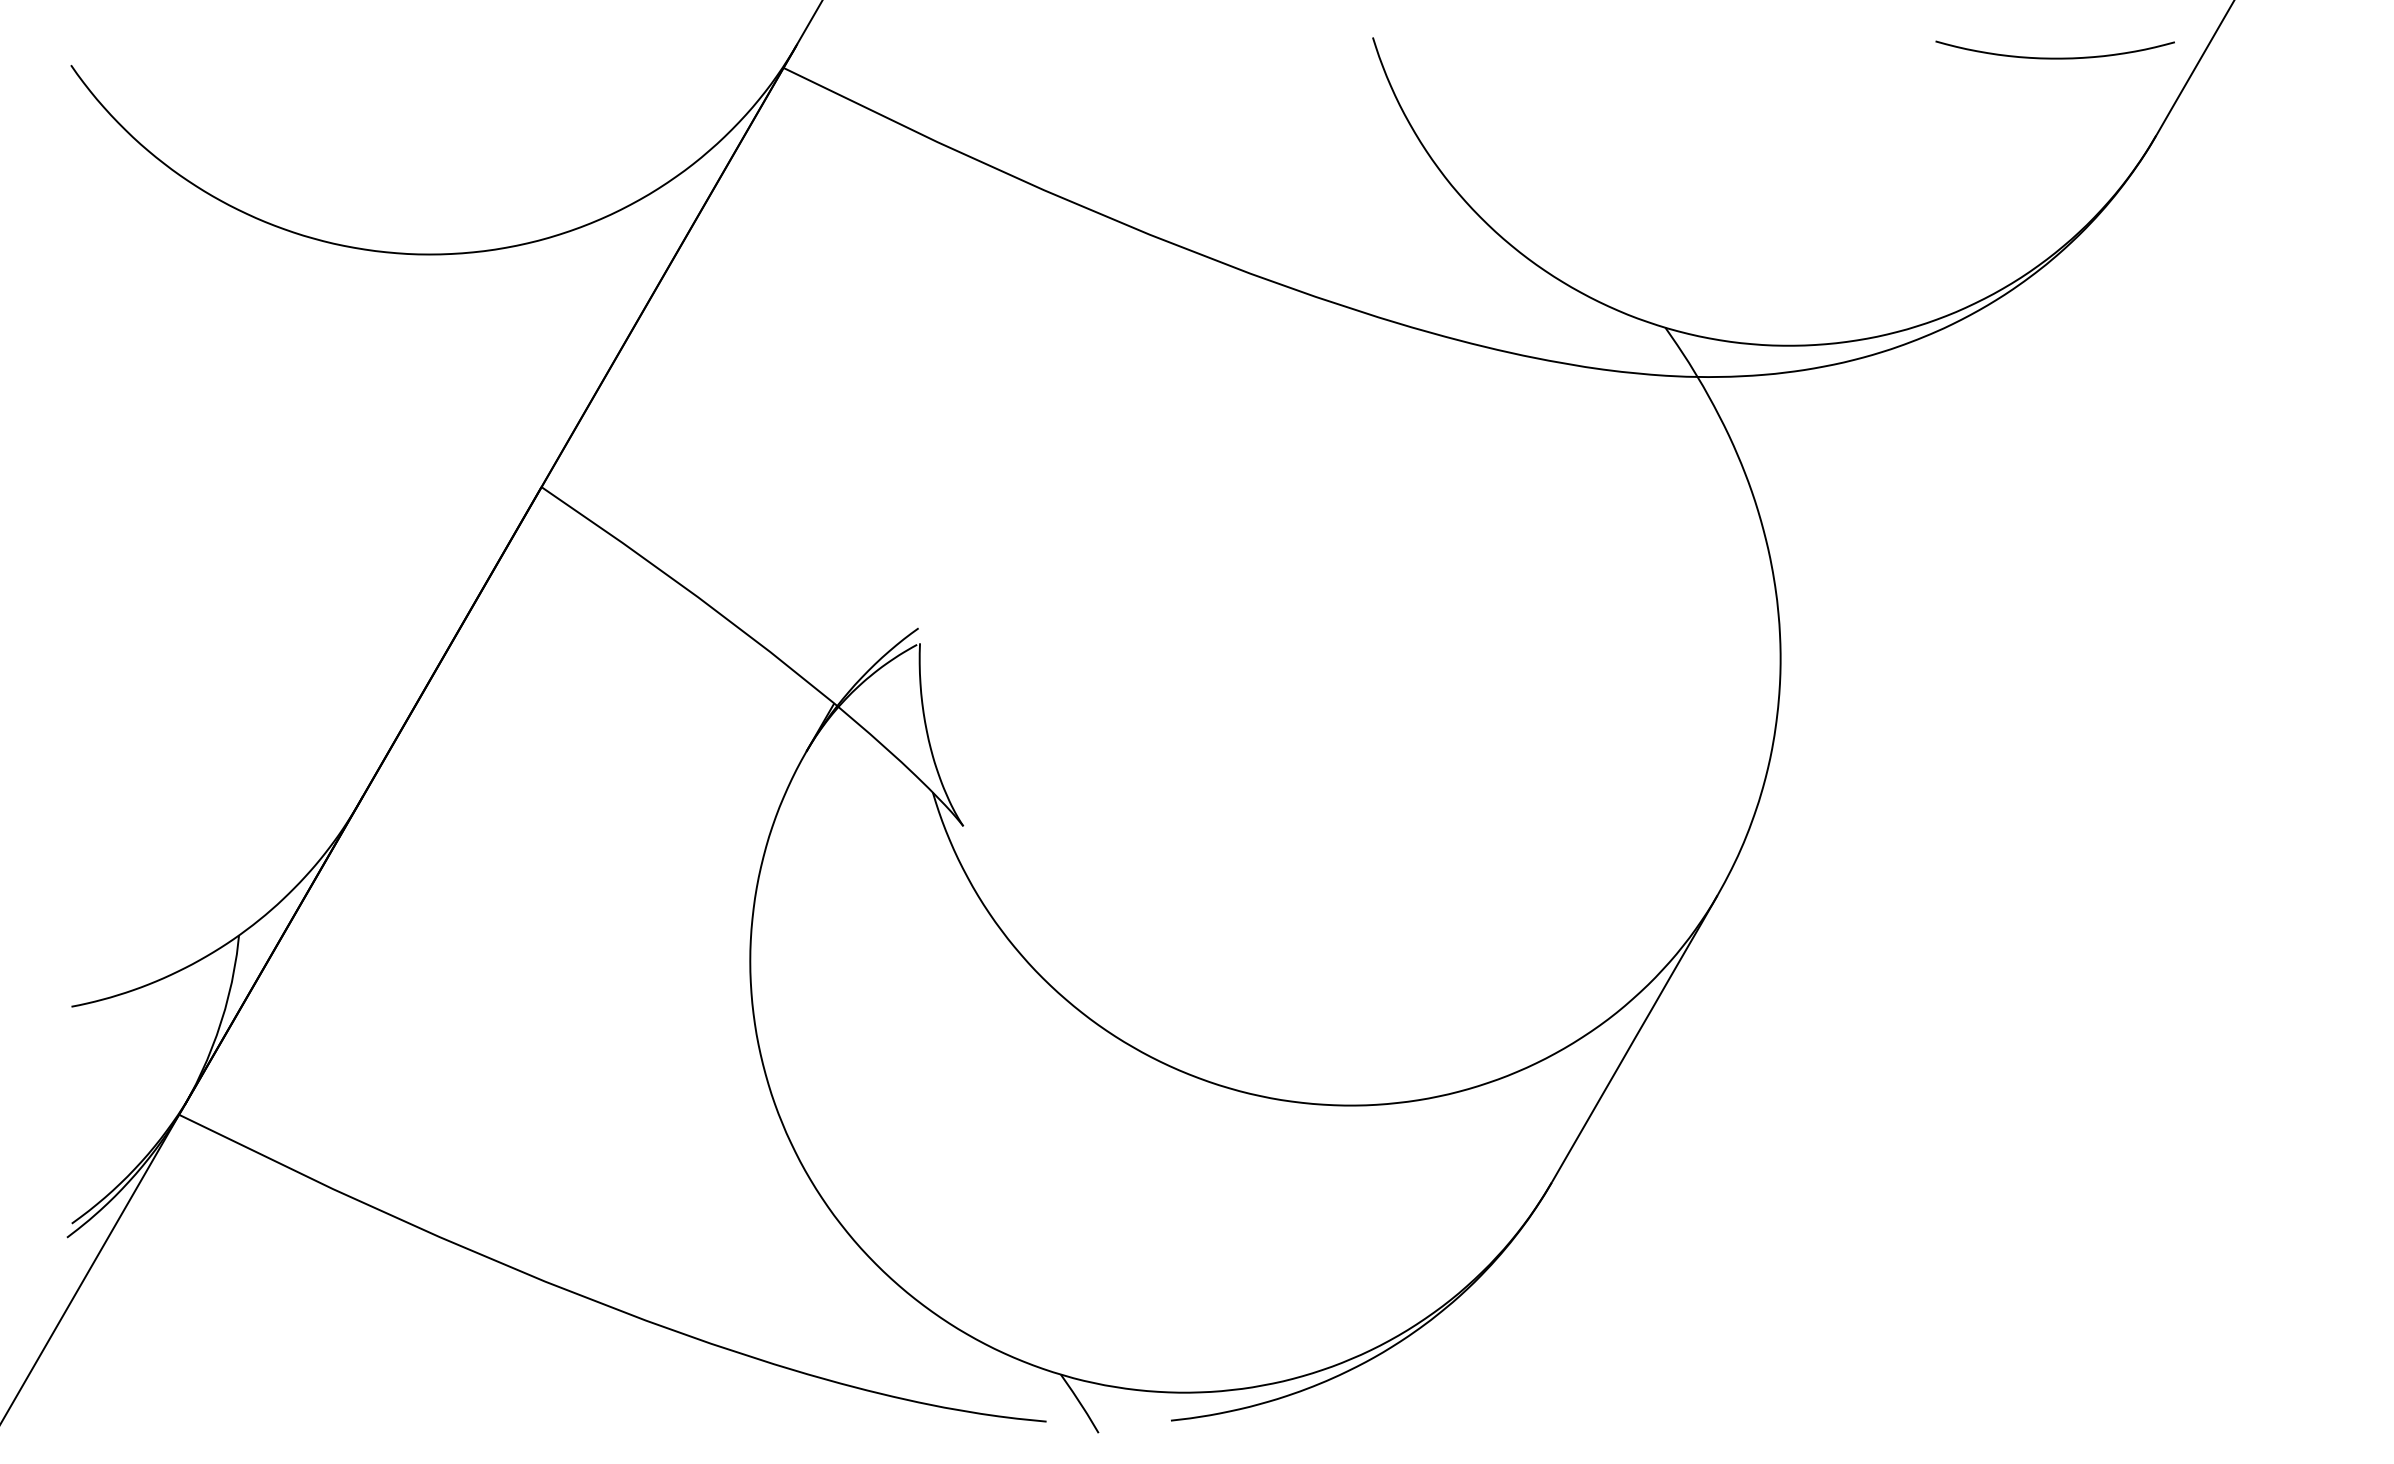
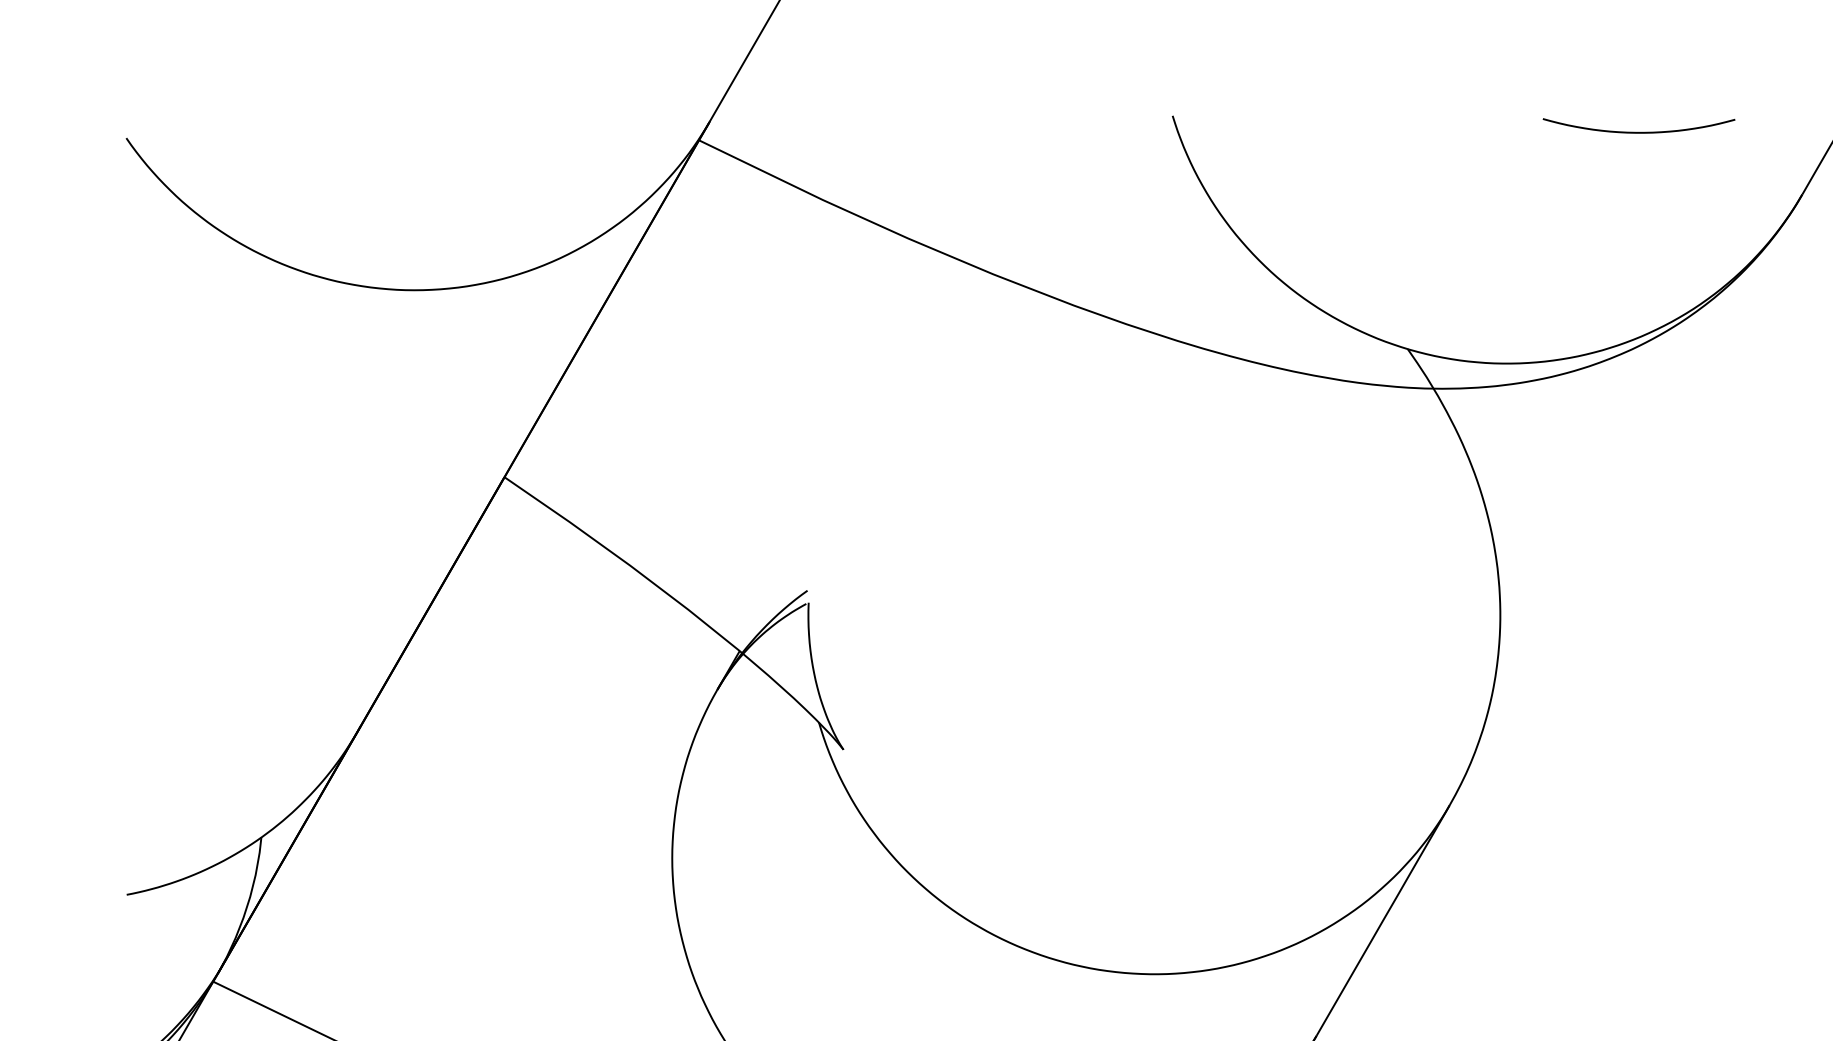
curve: (2054, 57) -> (1638, 131), moved

